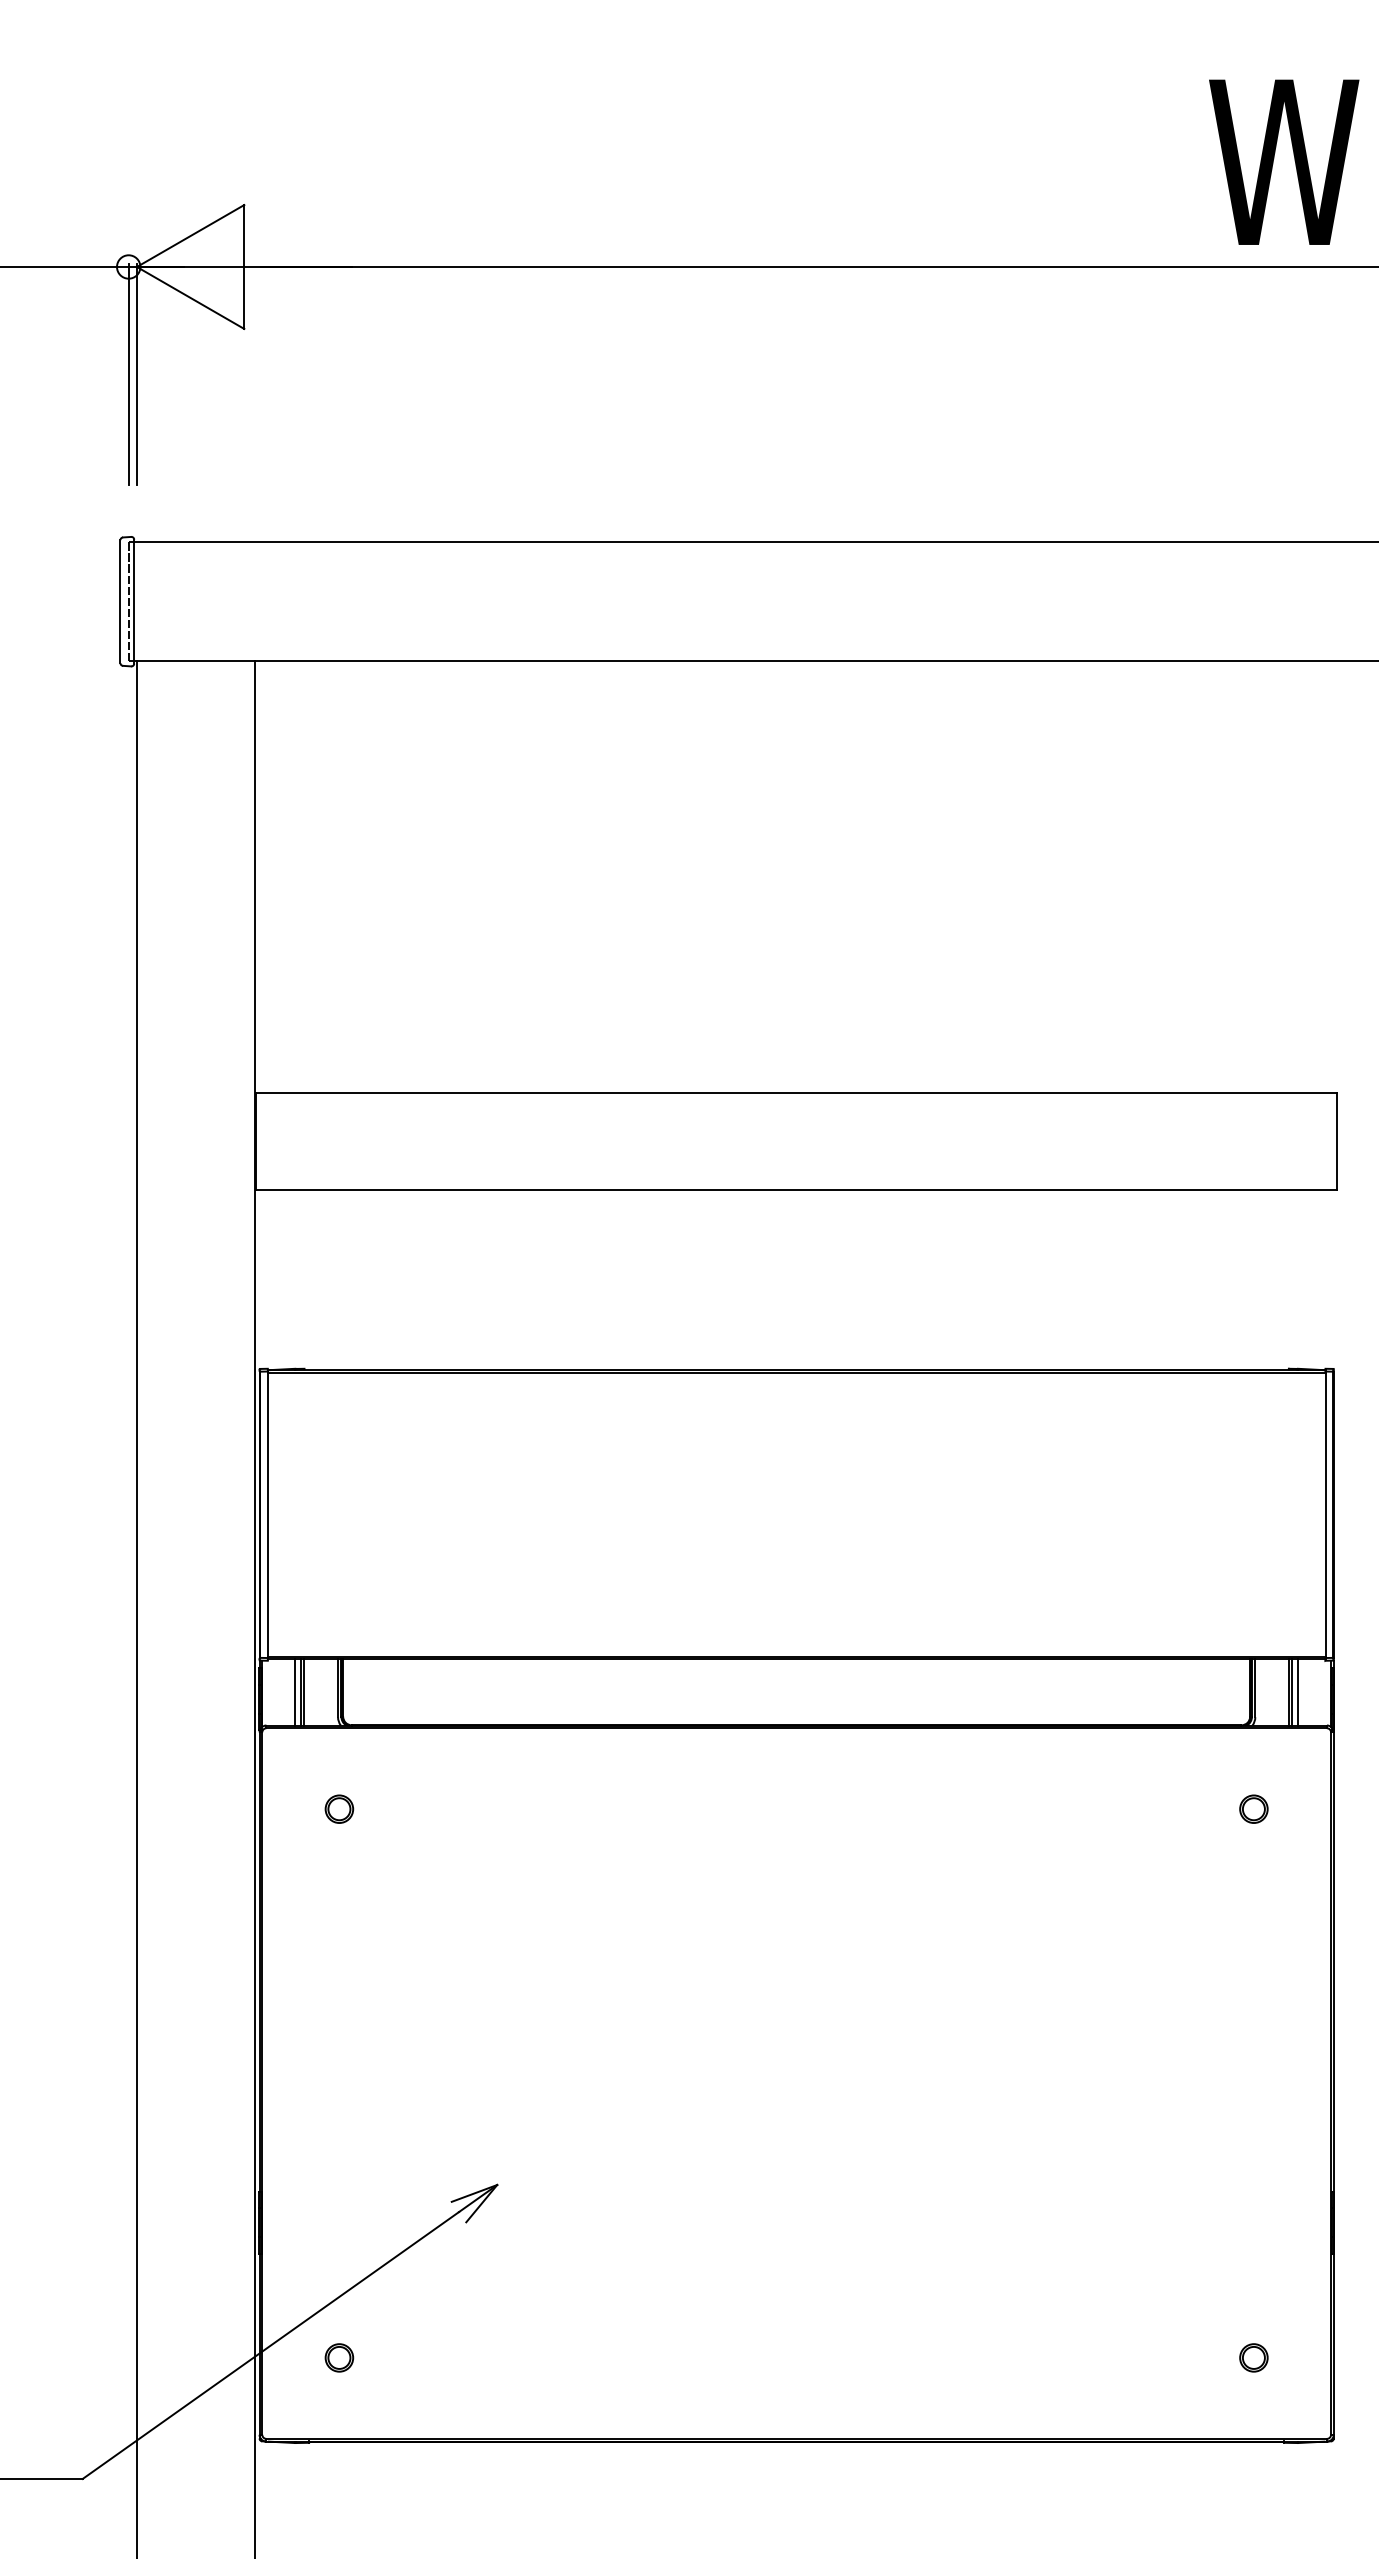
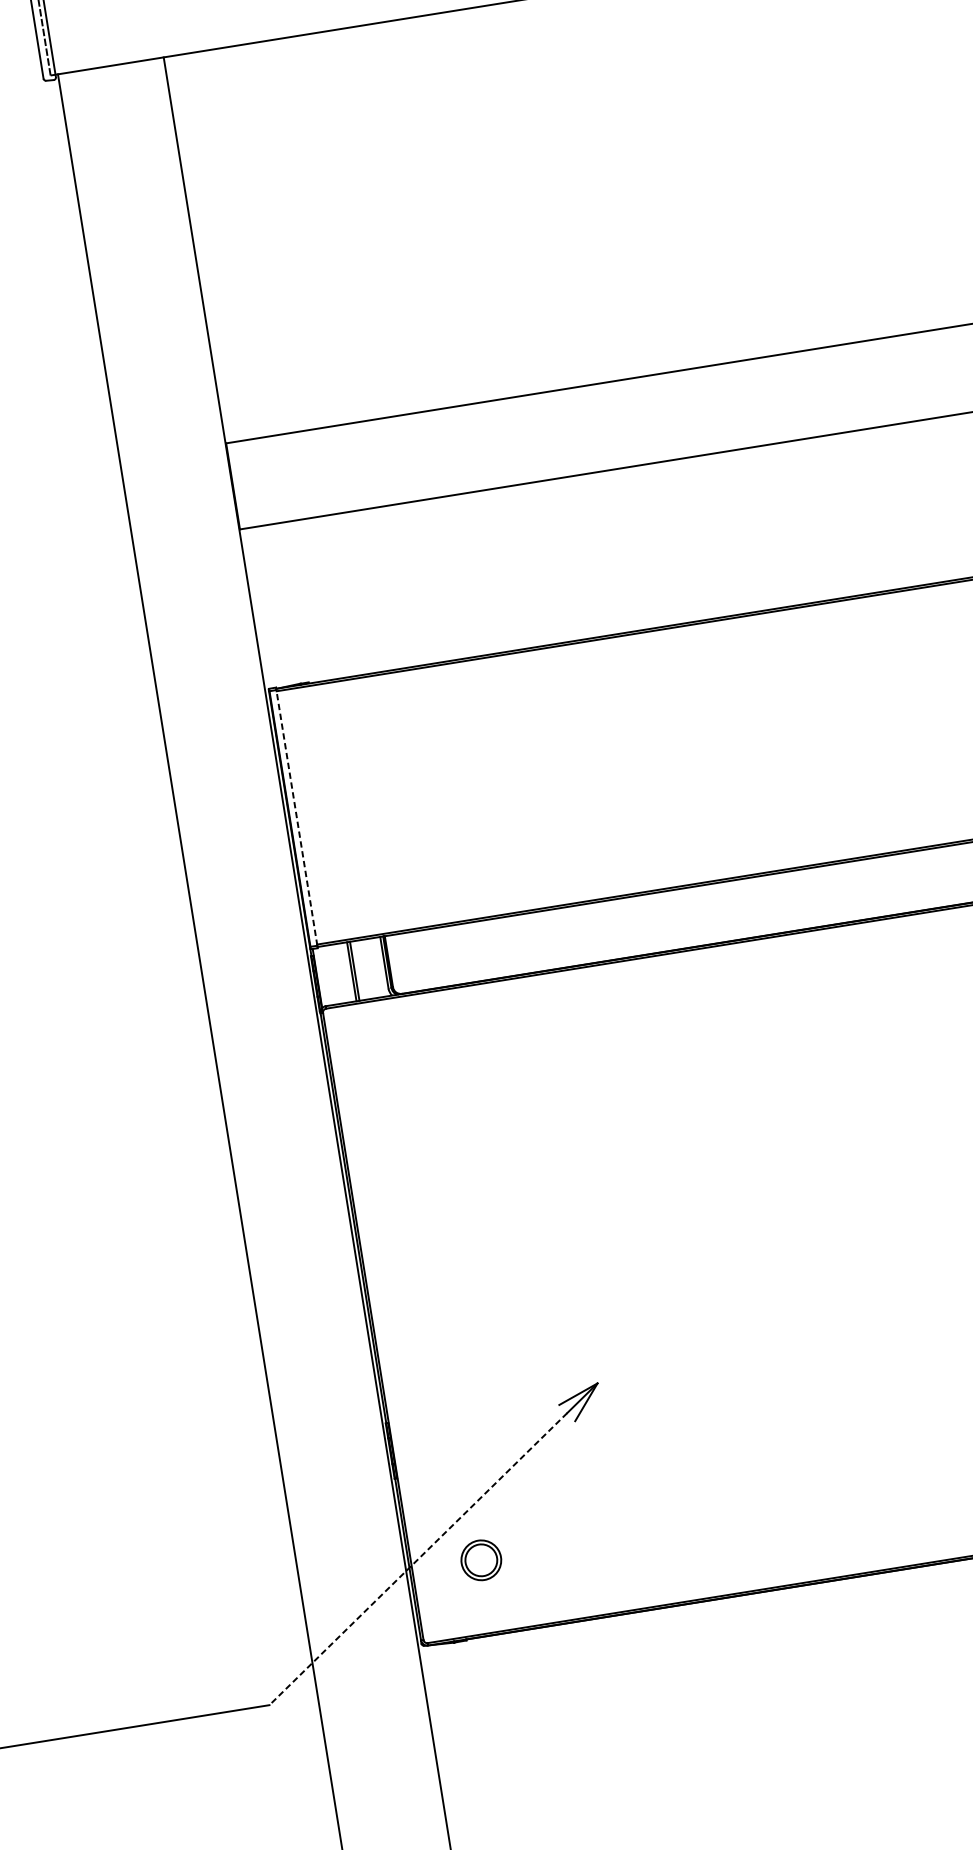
line: (267, 1514) -> (296, 817), solid -> dashed
line: (295, 1692) -> (347, 972), removed
part: (339, 1808) -> (402, 1069), removed
line: (270, 2345) -> (418, 1559), solid -> dashed
part: (339, 2357) -> (481, 1559), size x1.6

